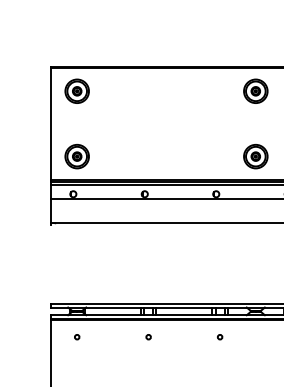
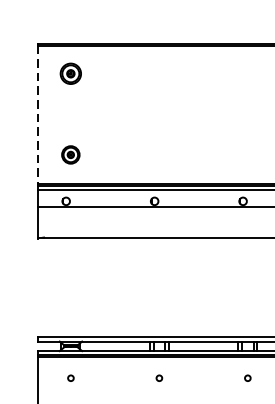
part: (76, 90) -> (70, 72), size x0.7
line: (50, 124) -> (37, 115), solid -> dashed
part: (76, 156) -> (70, 154), size x0.6

